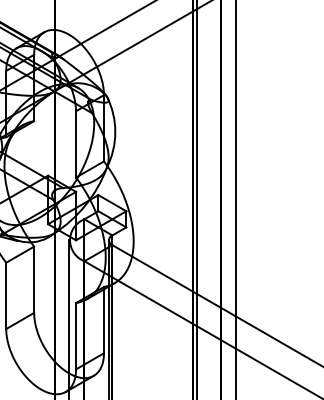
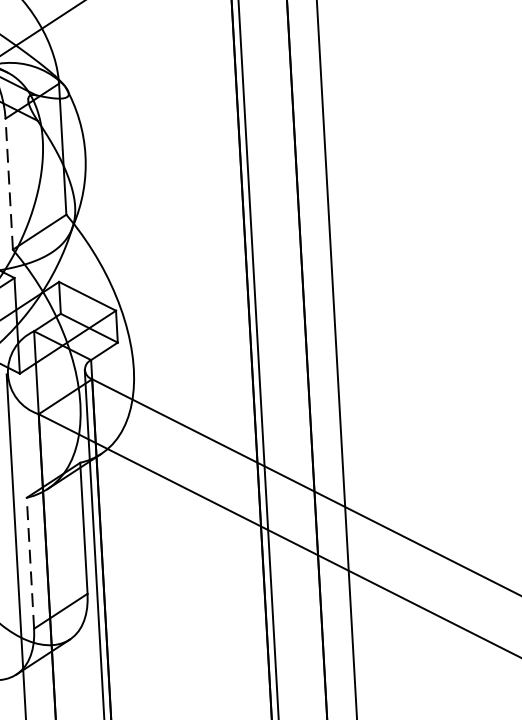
line: (76, 143) -> (10, 182), solid -> dashed
line: (76, 335) -> (31, 561), solid -> dashed

